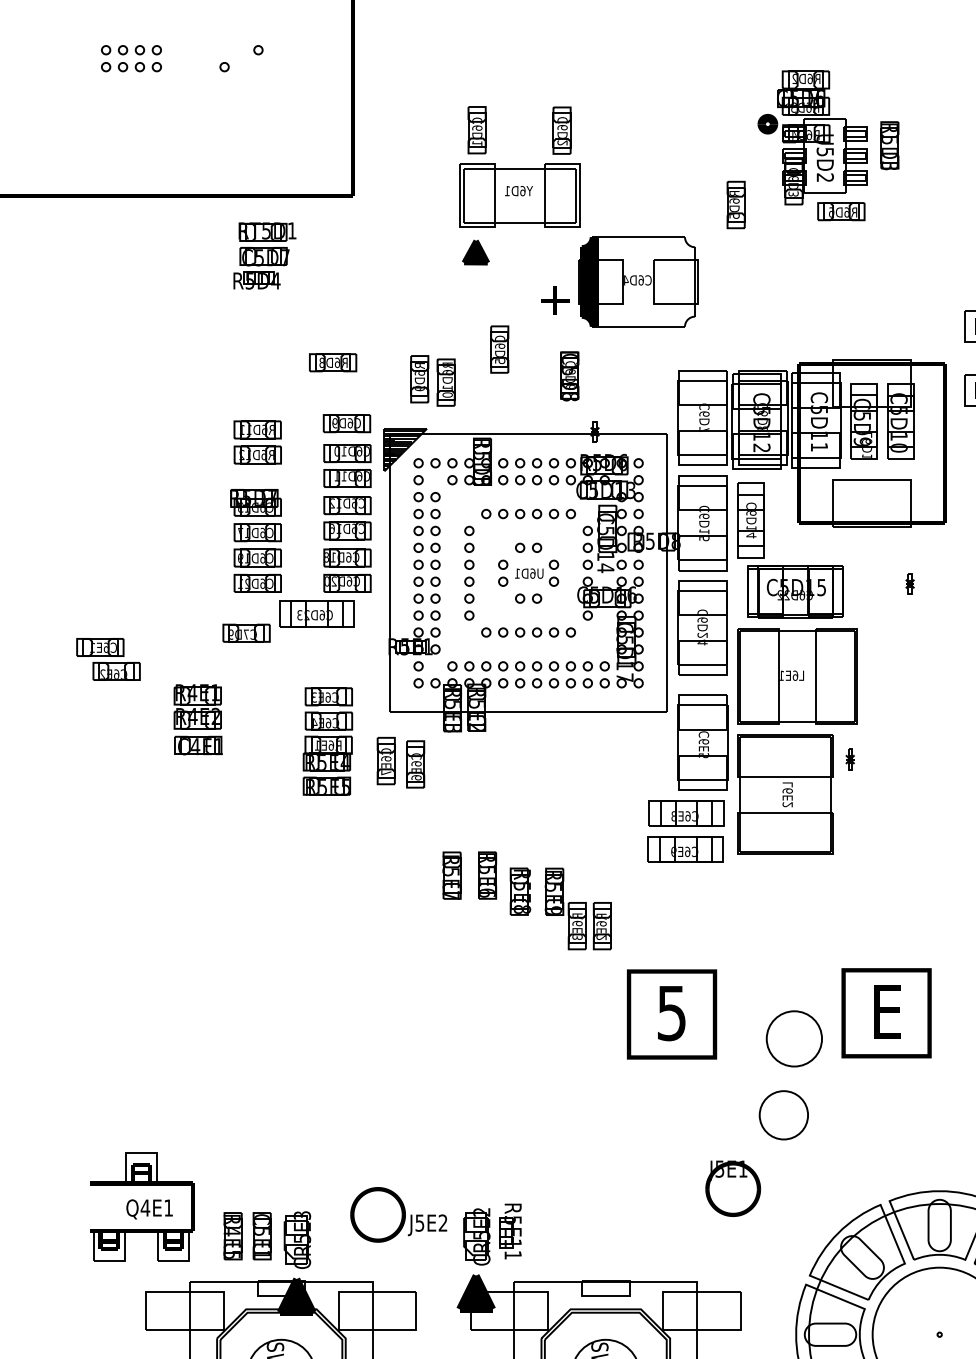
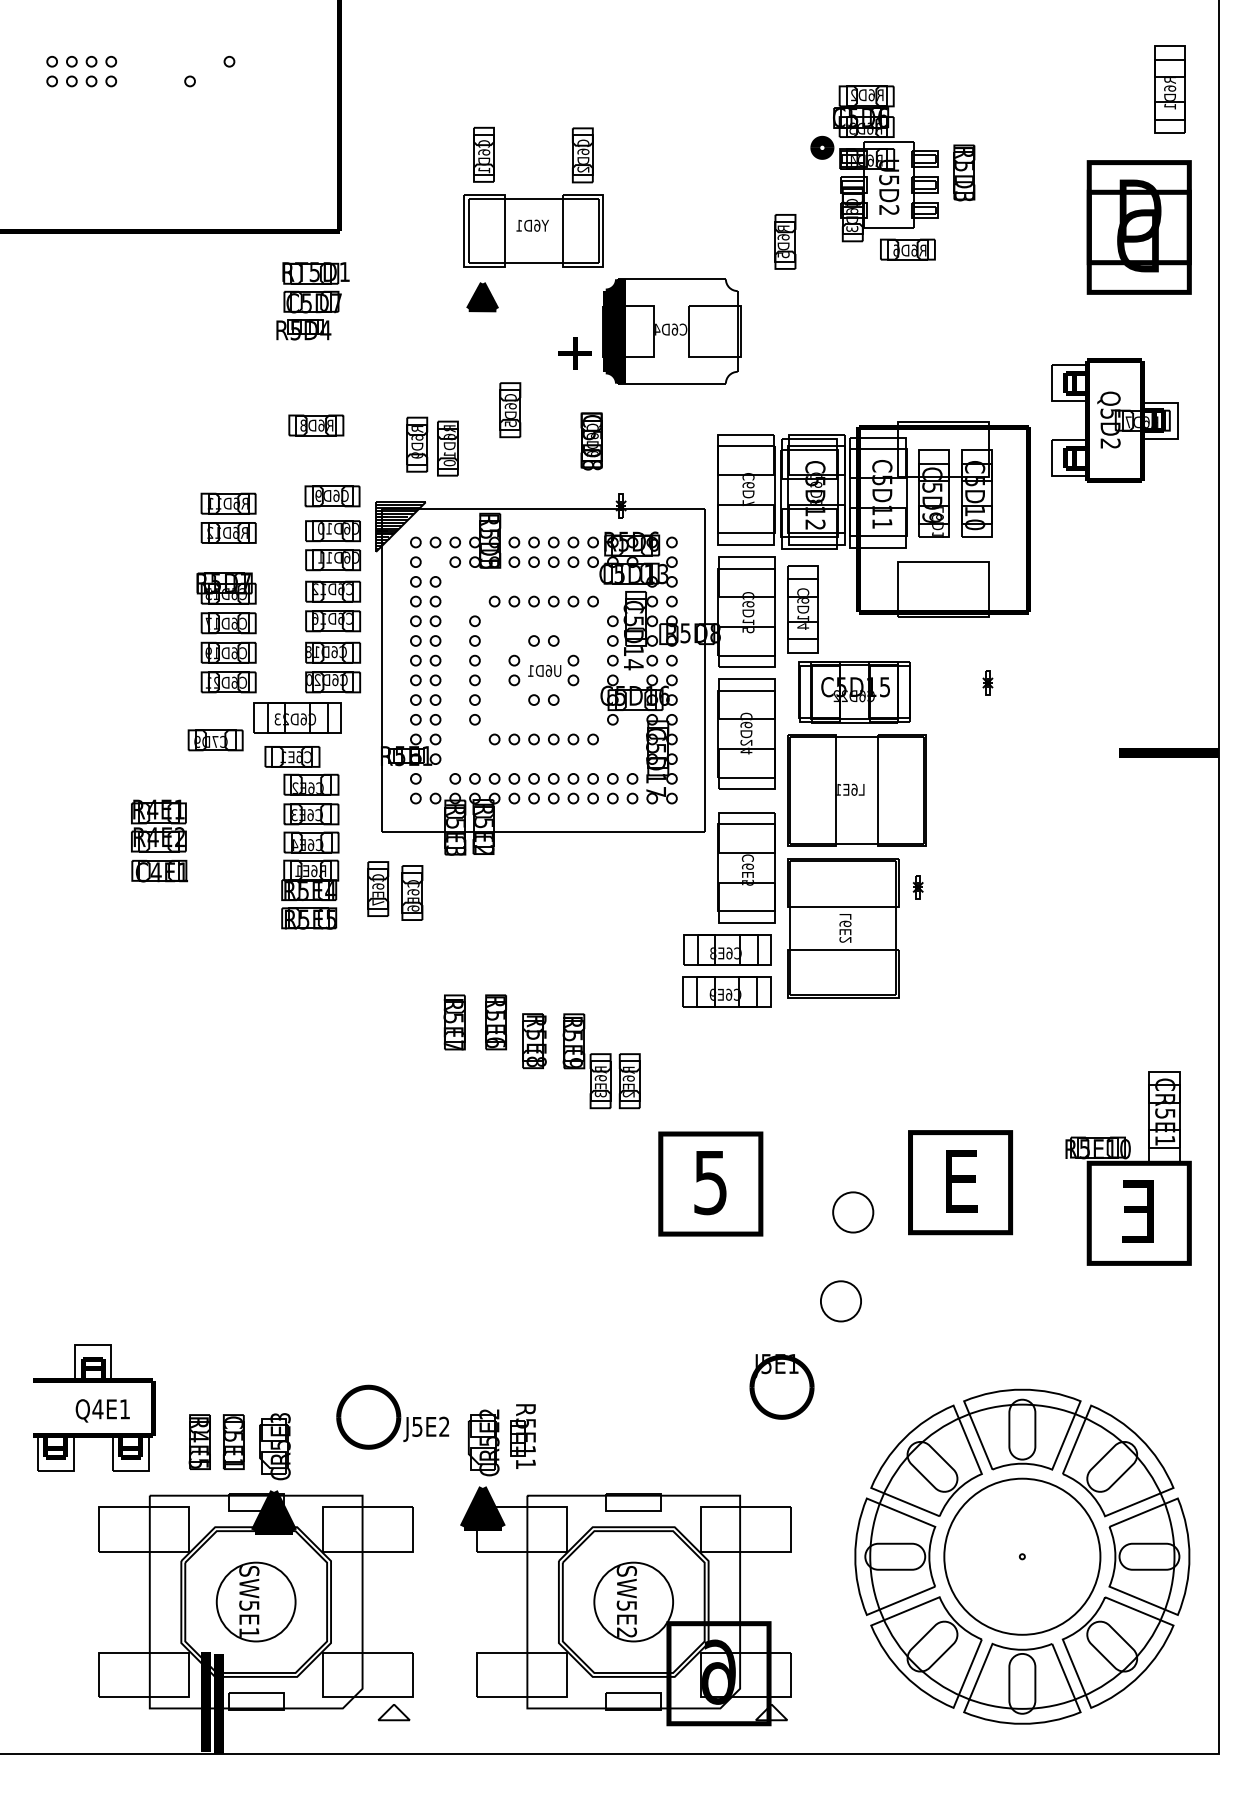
part: (264, 256) -> (312, 301), moved
part: (108, 659) -> (301, 770), moved
circle: (794, 1038) -> (853, 1212), size x0.62
circle: (783, 1115) -> (840, 1301), size x0.71

